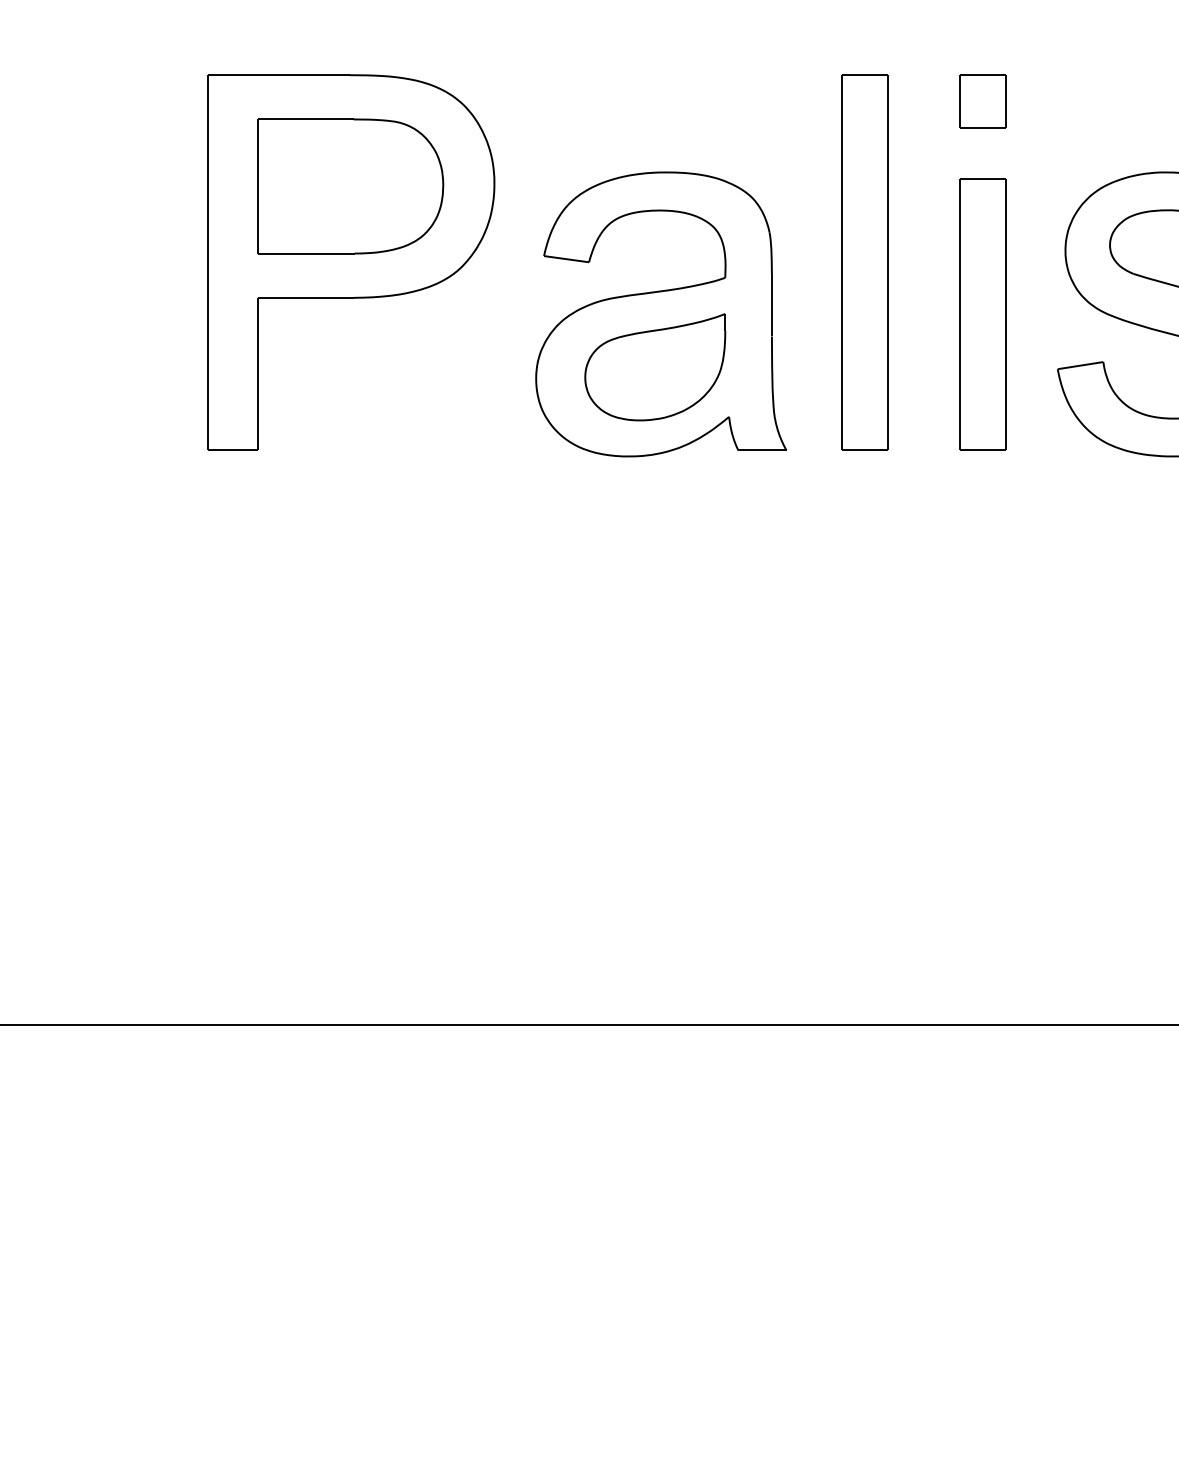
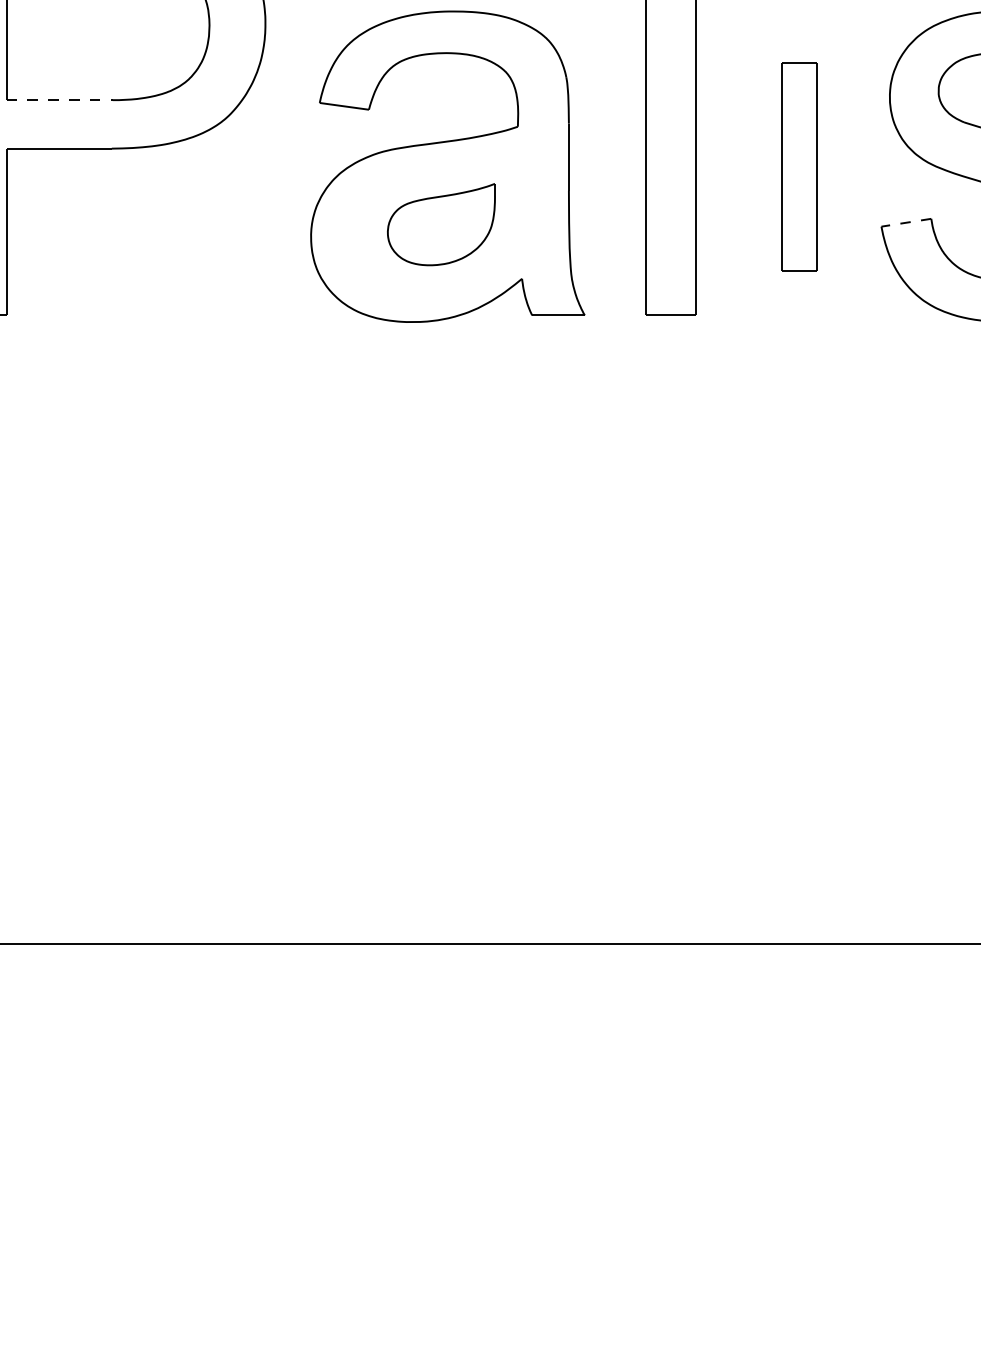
line: (306, 253) -> (59, 100), solid -> dashed
part: (982, 314) -> (799, 166), size x0.7
line: (1080, 365) -> (906, 222), solid -> dashed
part: (655, 367) -> (441, 224), size x0.7

